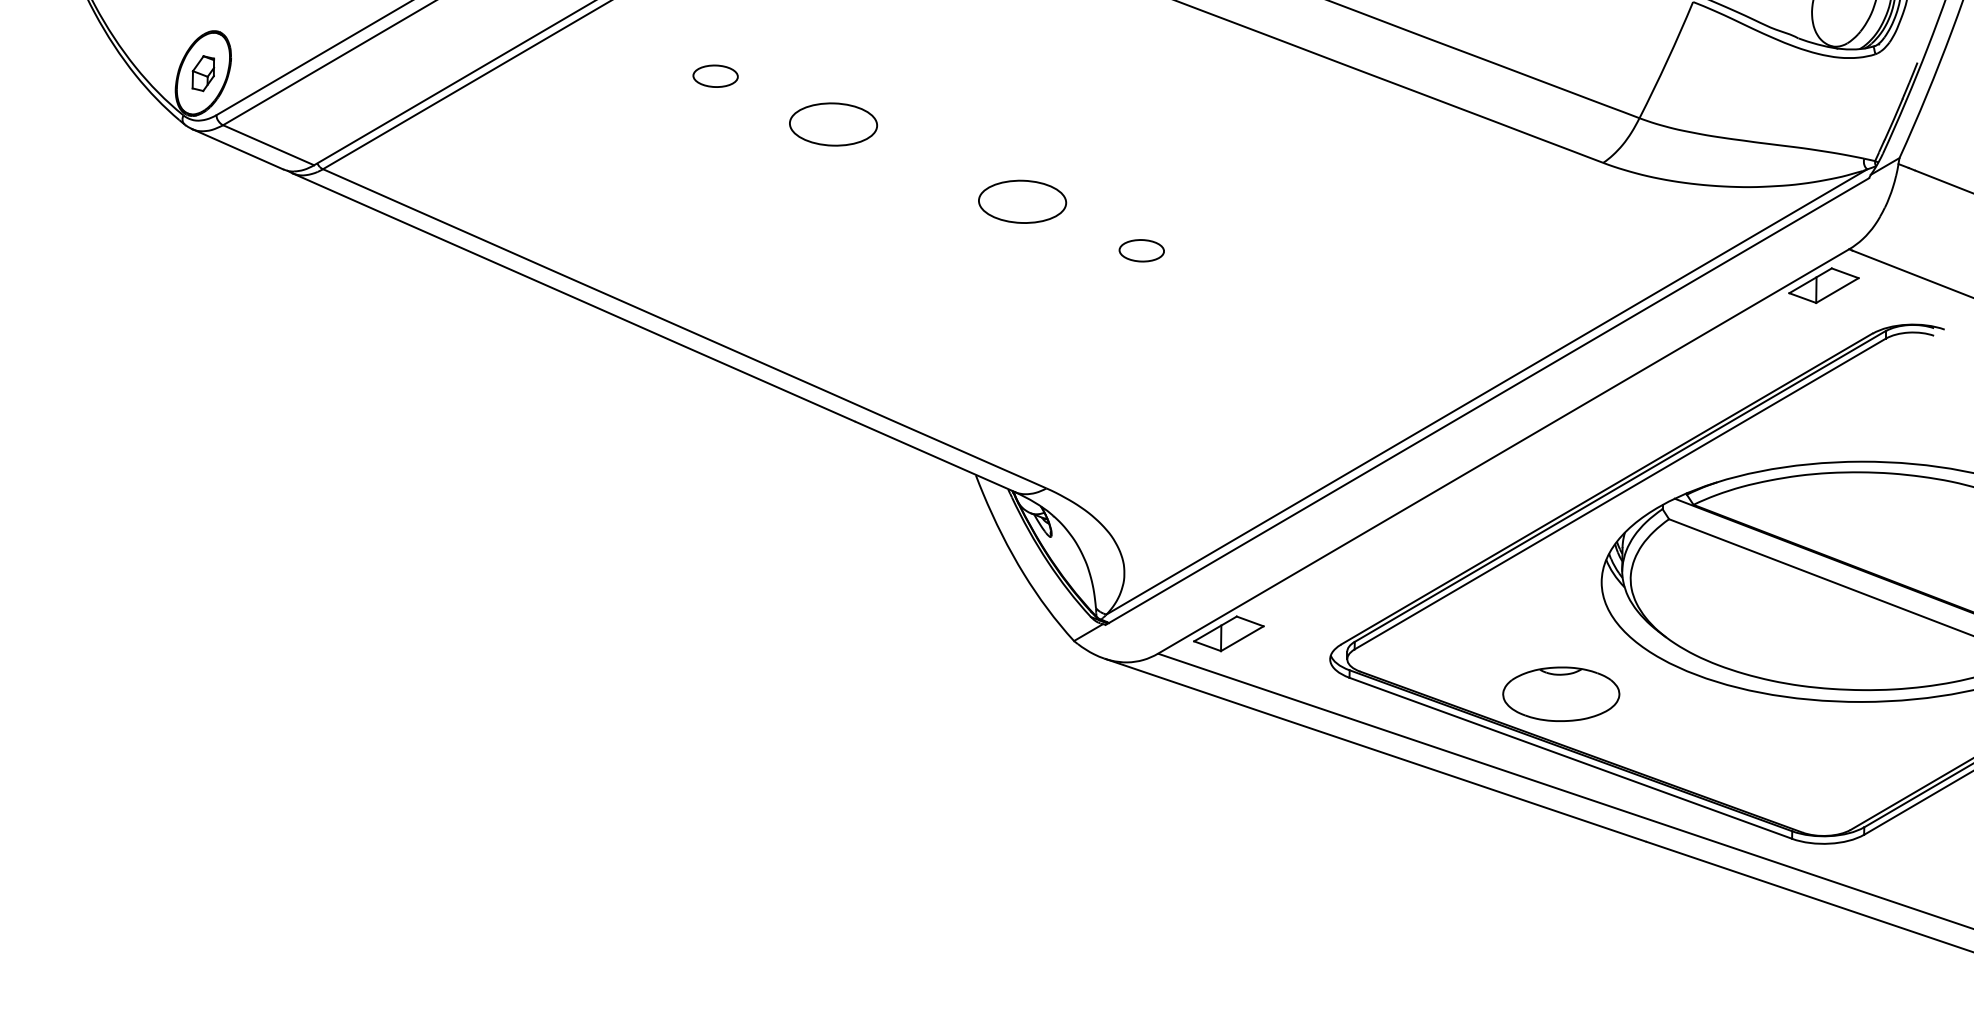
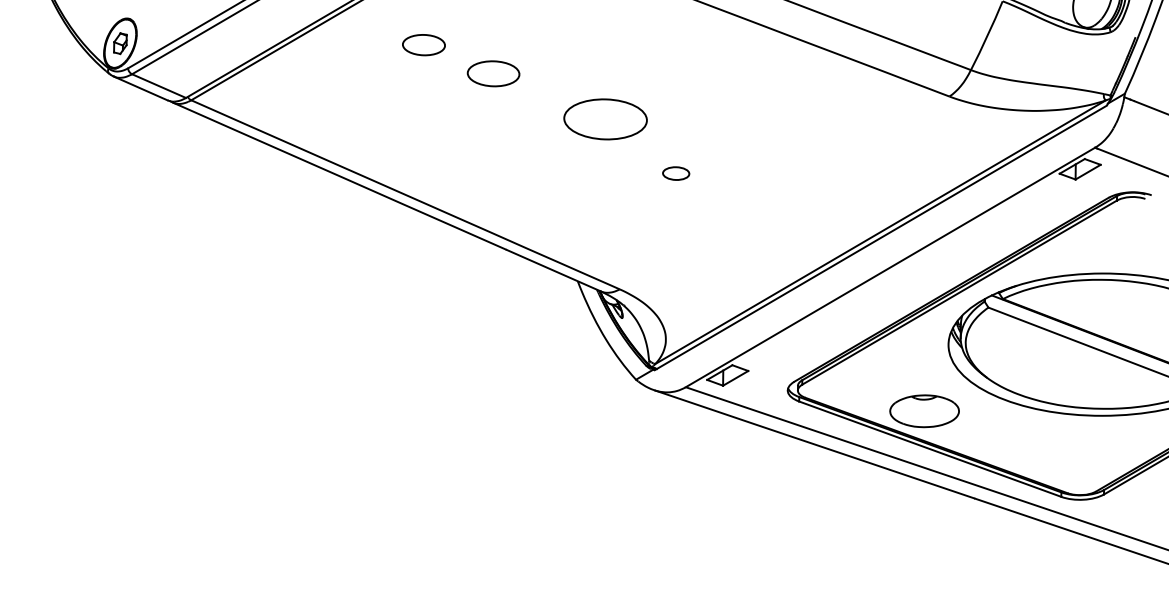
part: (715, 76) -> (423, 45), size x1.6
part: (1022, 201) -> (605, 119), size x1.6
part: (1142, 250) -> (676, 173), moved

